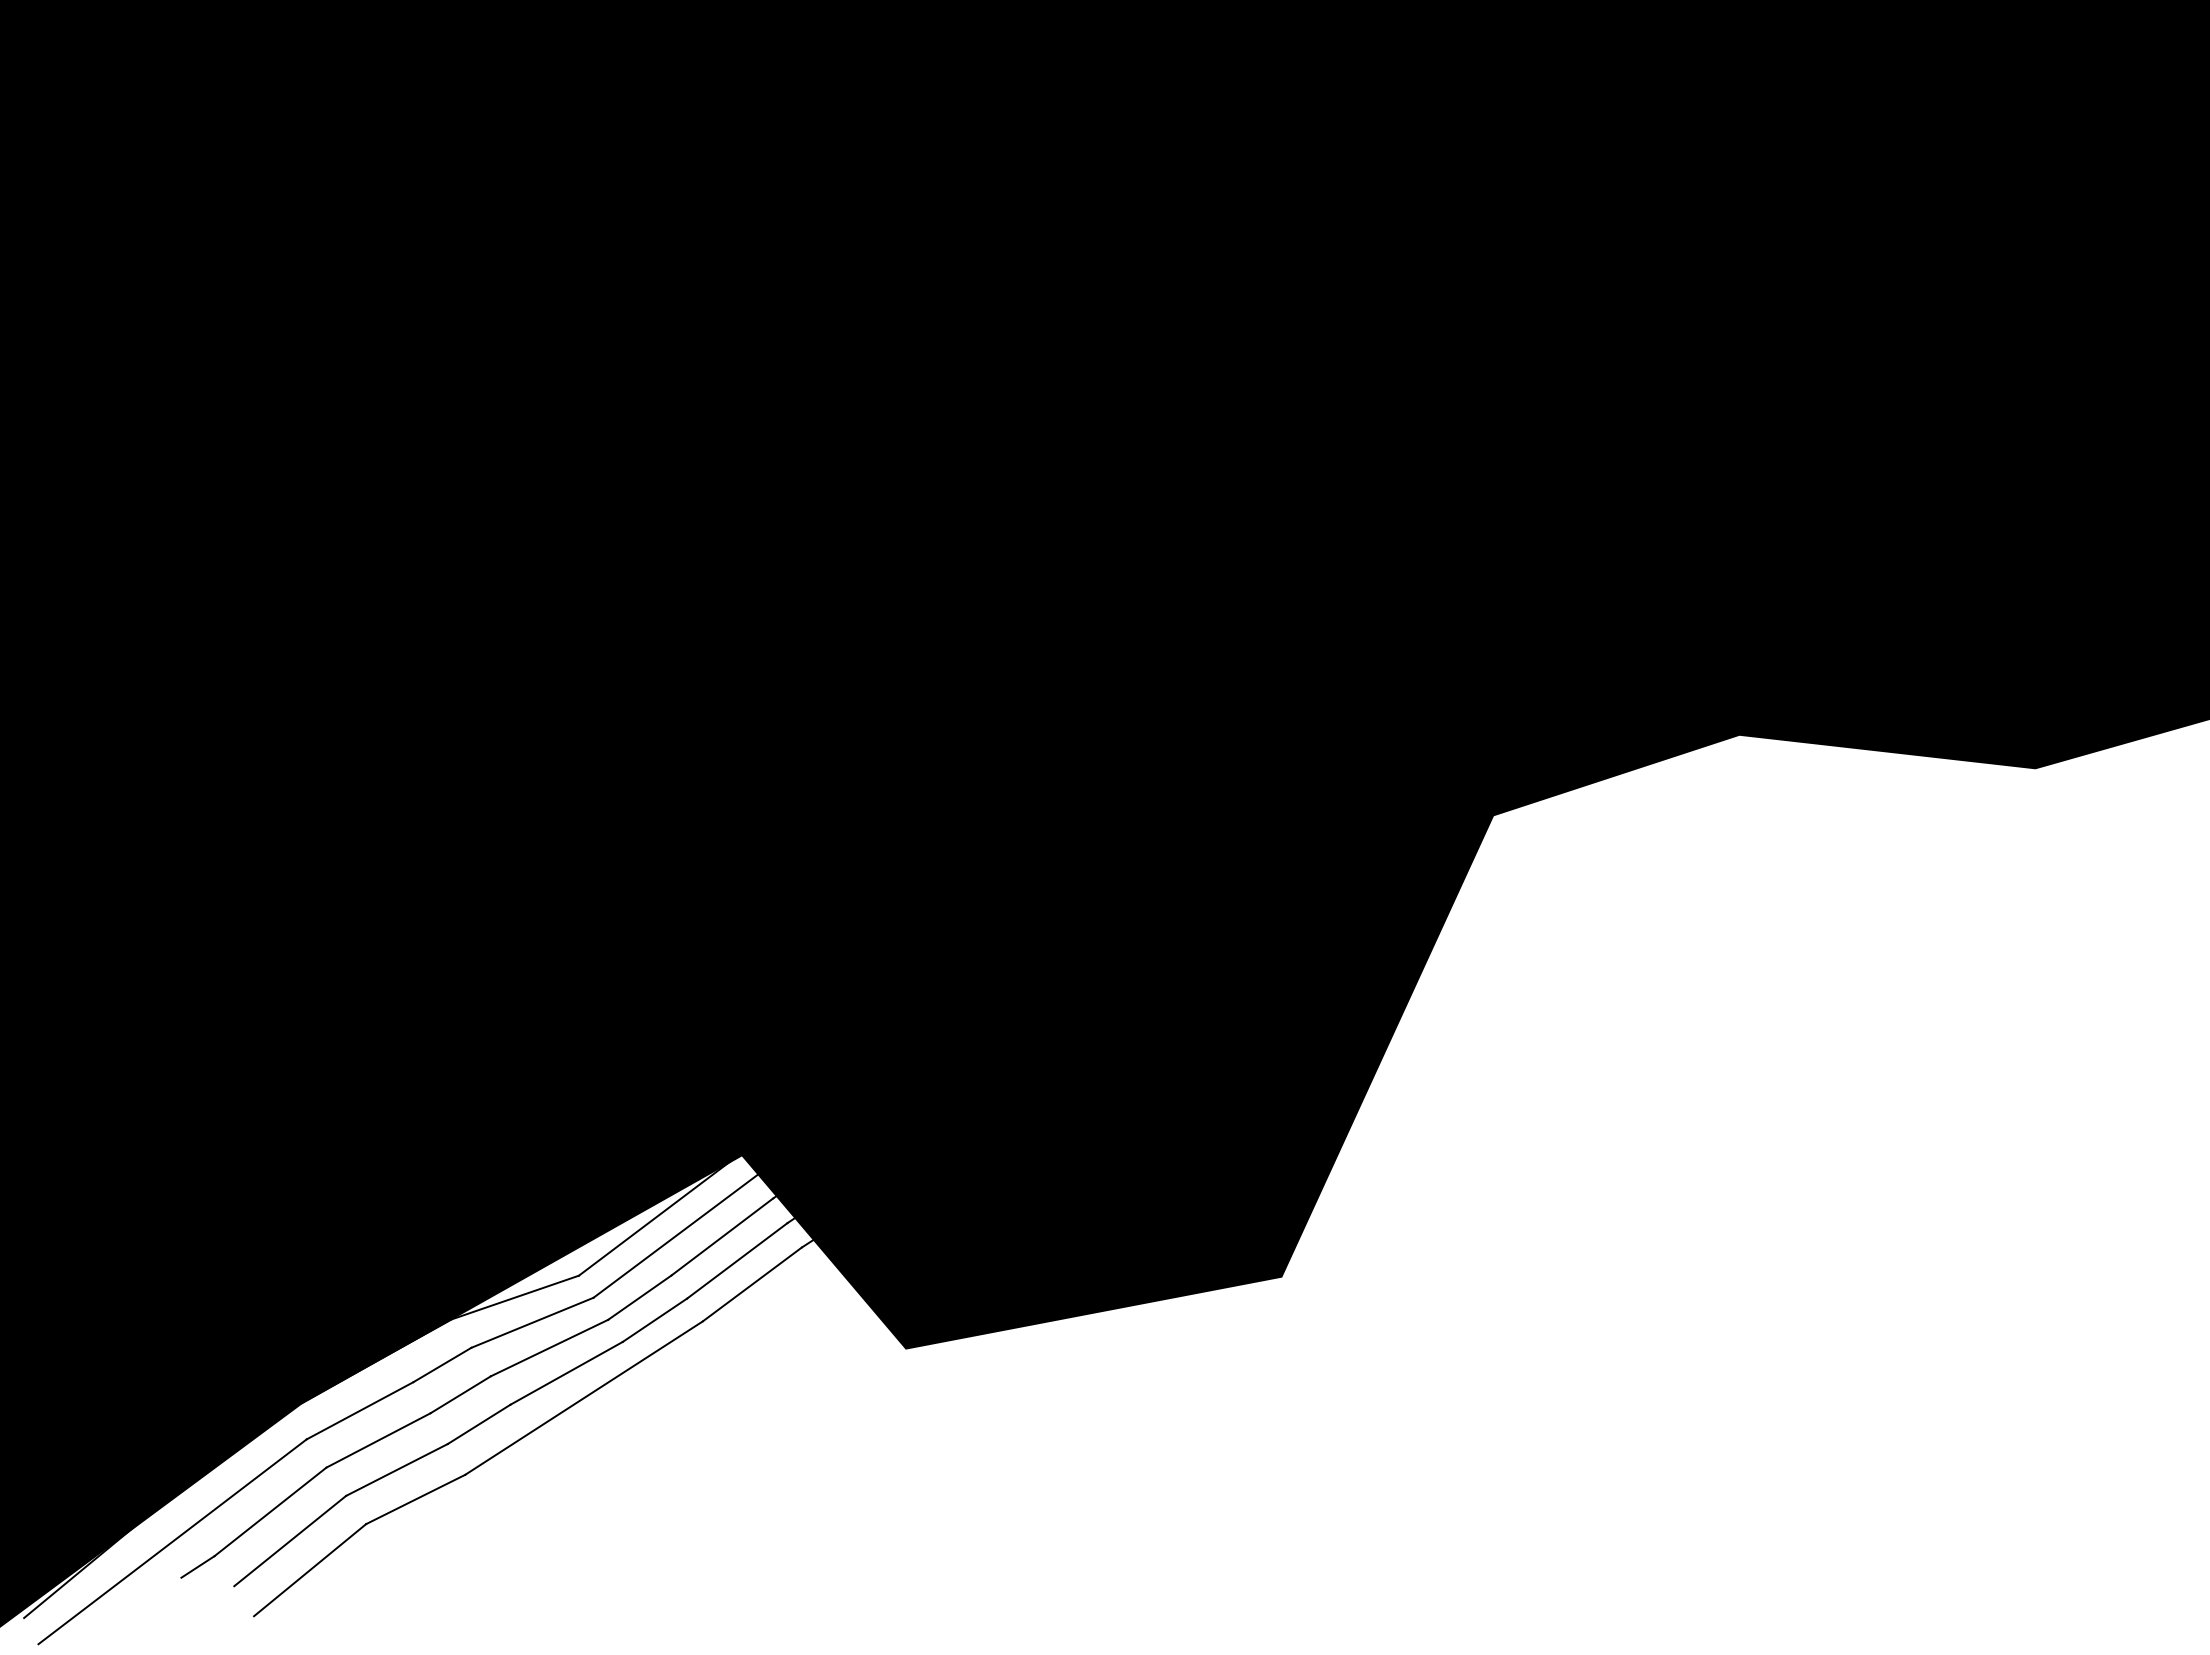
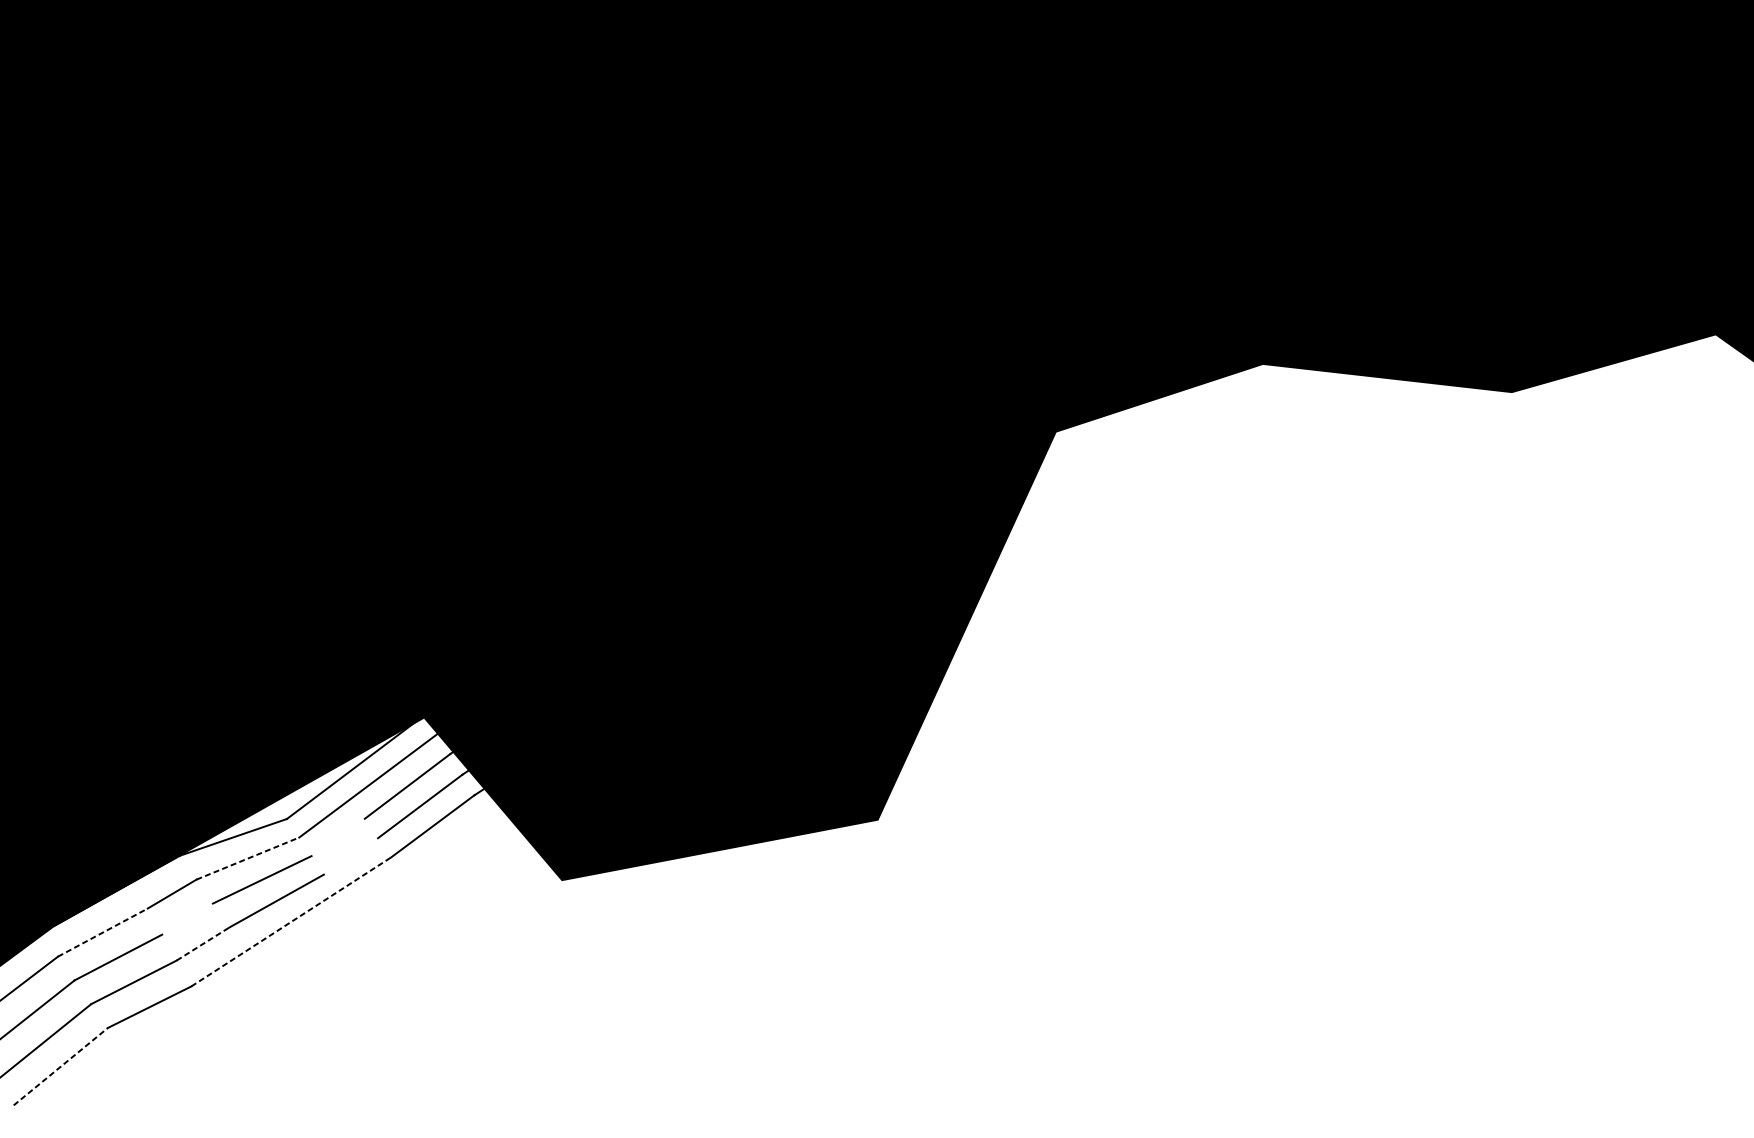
line: (639, 1297) -> (337, 837), removed
line: (654, 1319) -> (350, 855), removed
line: (532, 1322) -> (247, 858), solid -> dashed
line: (460, 1394) -> (187, 918), removed
line: (584, 1397) -> (291, 921), solid -> dashed
line: (360, 1410) -> (103, 932), solid -> dashed
line: (479, 1424) -> (203, 944), solid -> dashed
line: (310, 1570) -> (61, 1066), solid -> dashed

